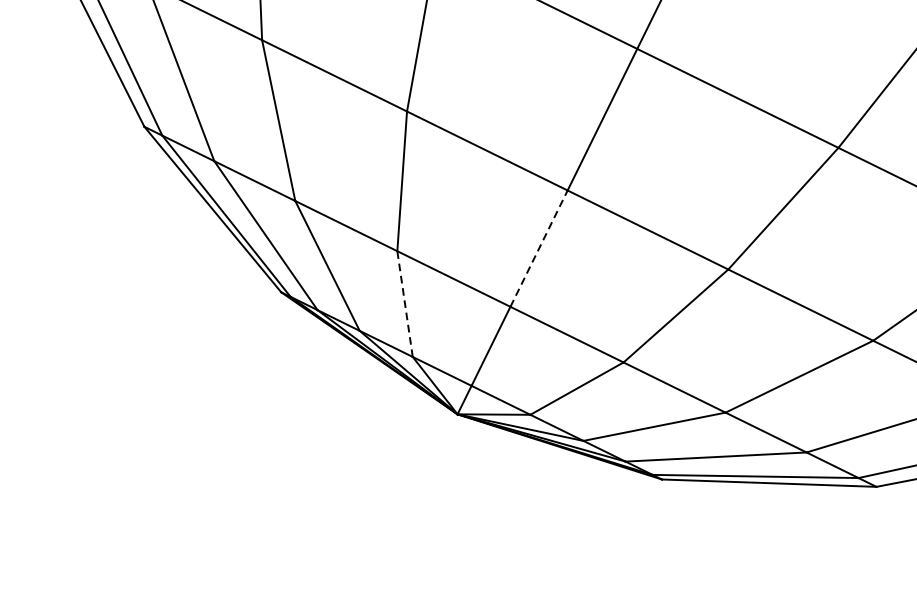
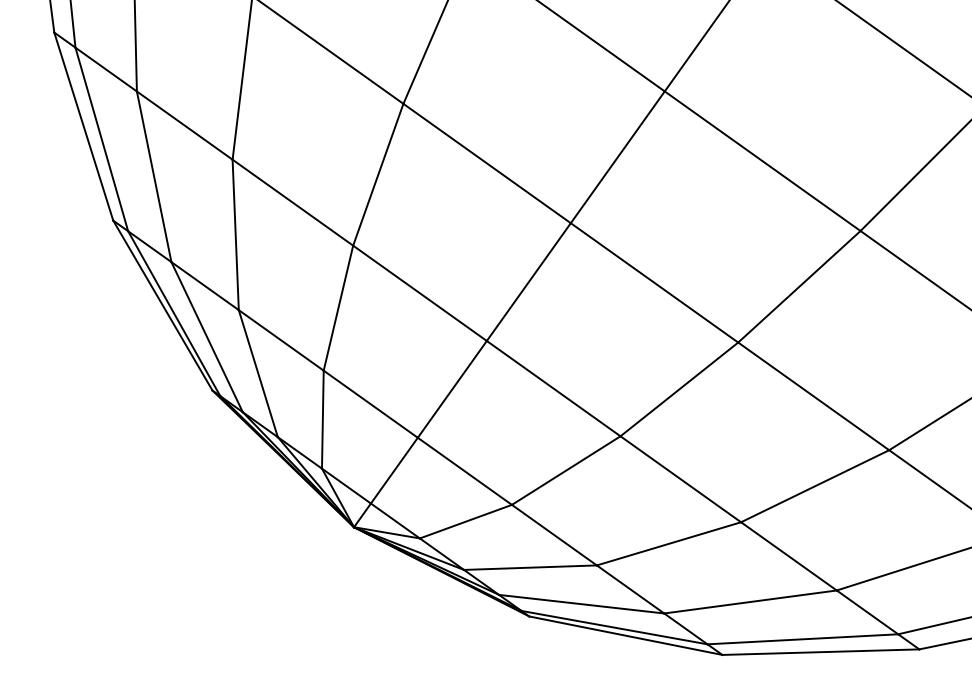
line: (539, 247) -> (452, 388), dashed -> solid
line: (404, 303) -> (322, 419), dashed -> solid

